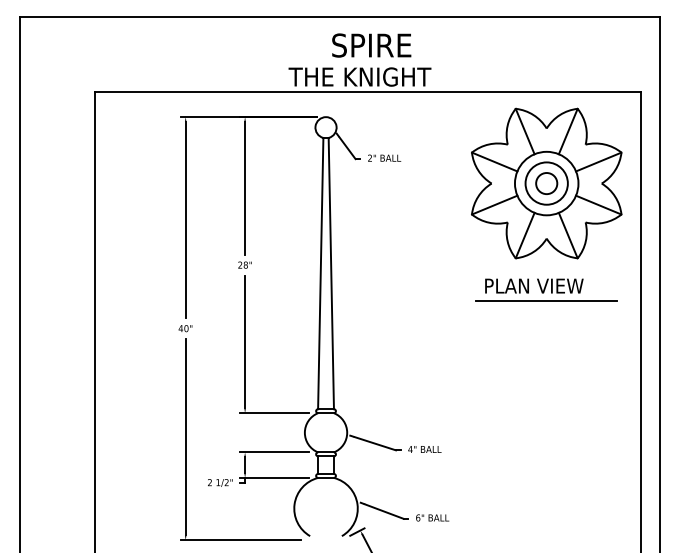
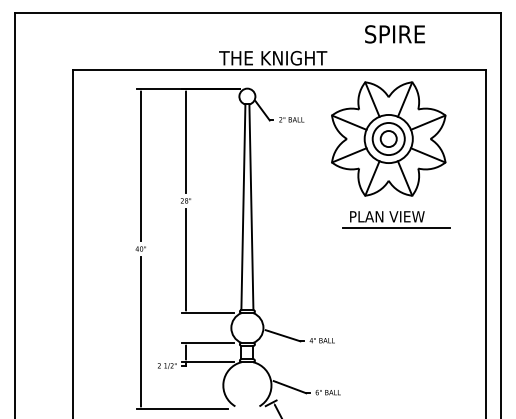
text: (370, 45) -> (394, 34), moved
part: (546, 182) -> (388, 138), moved
part: (546, 289) -> (396, 219), moved

